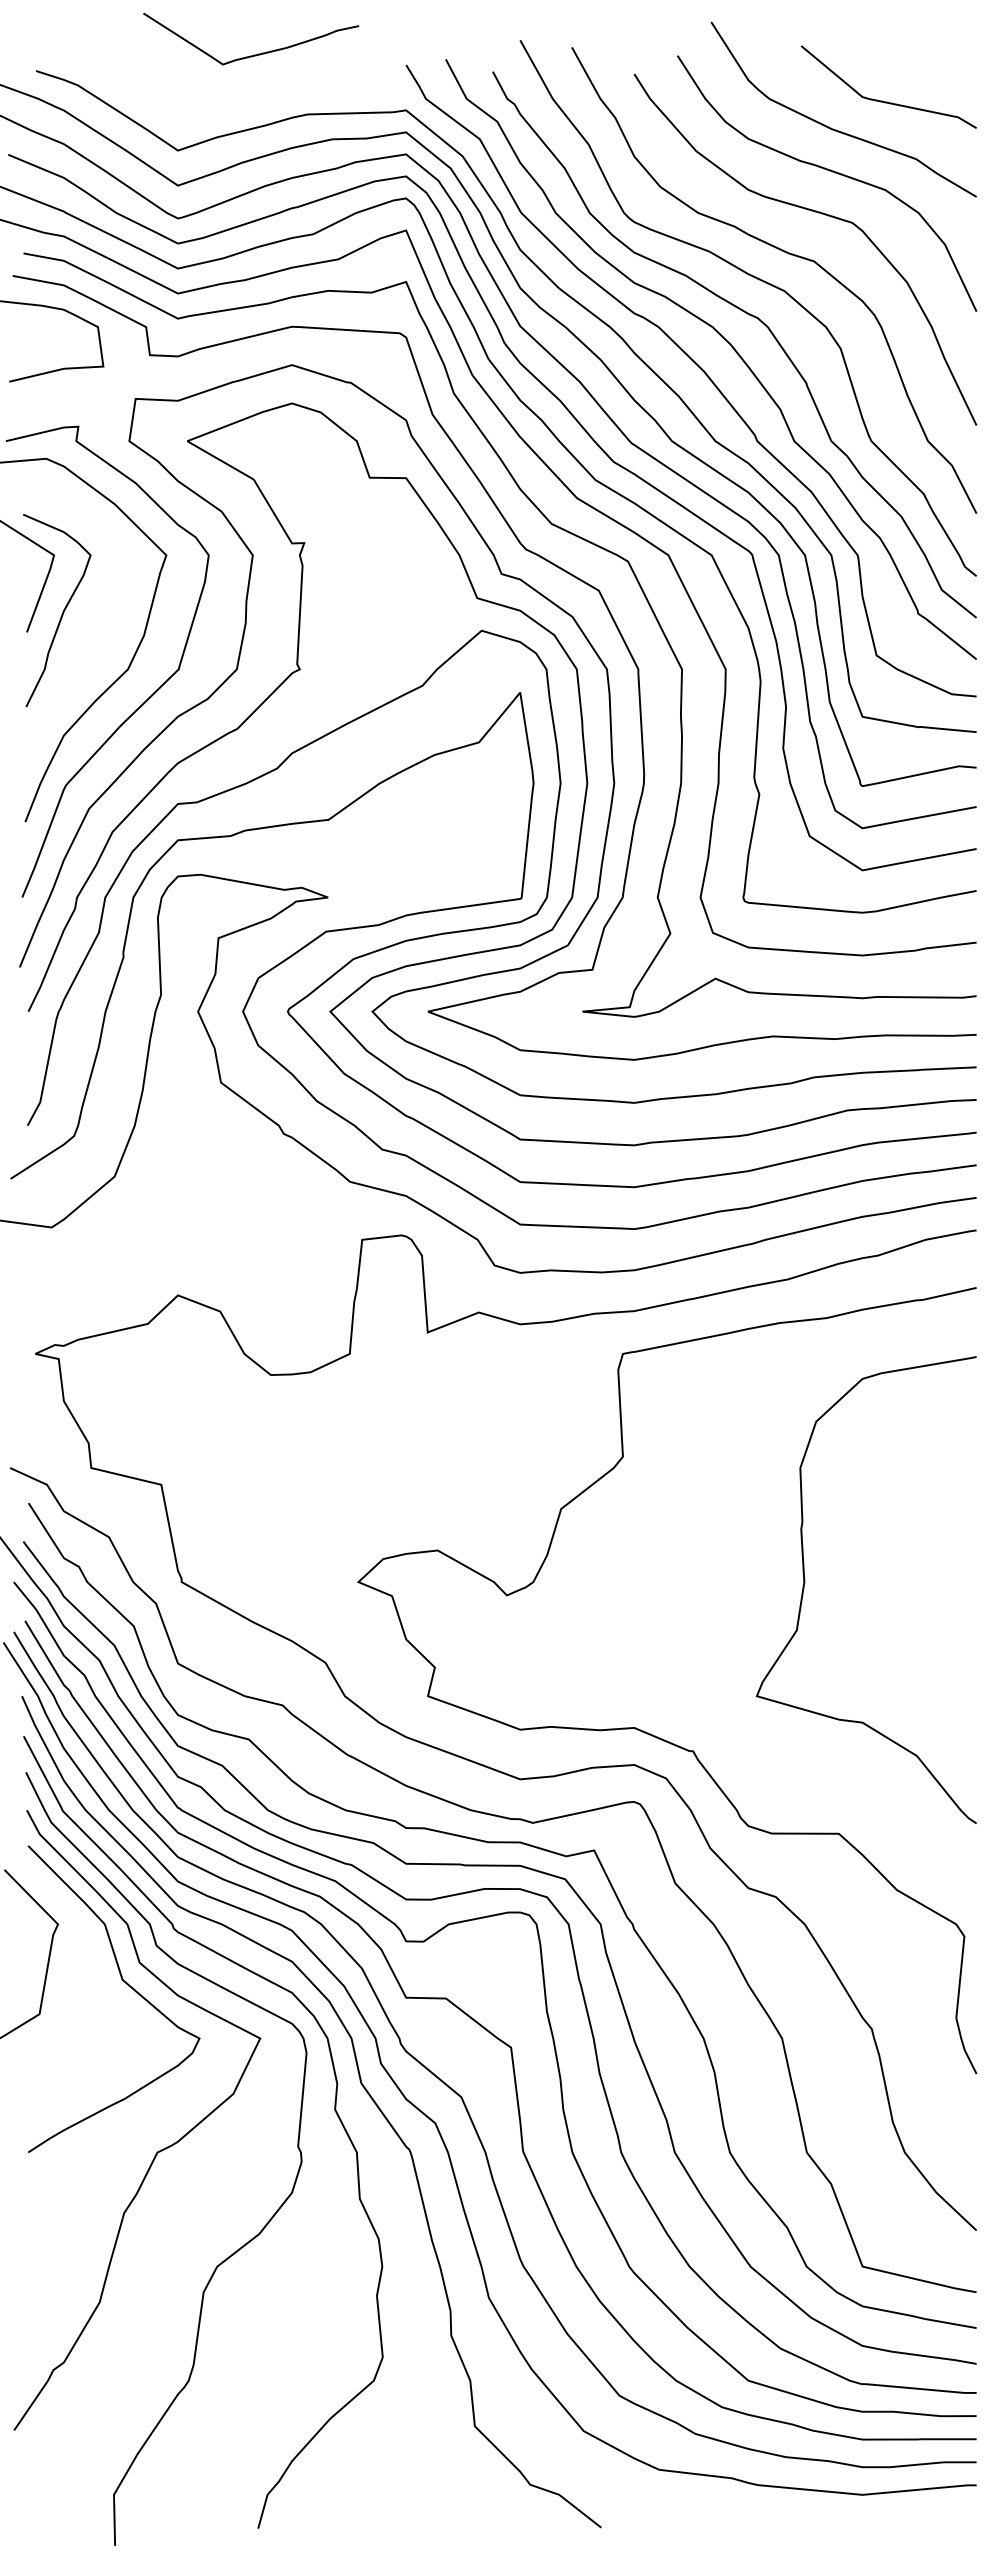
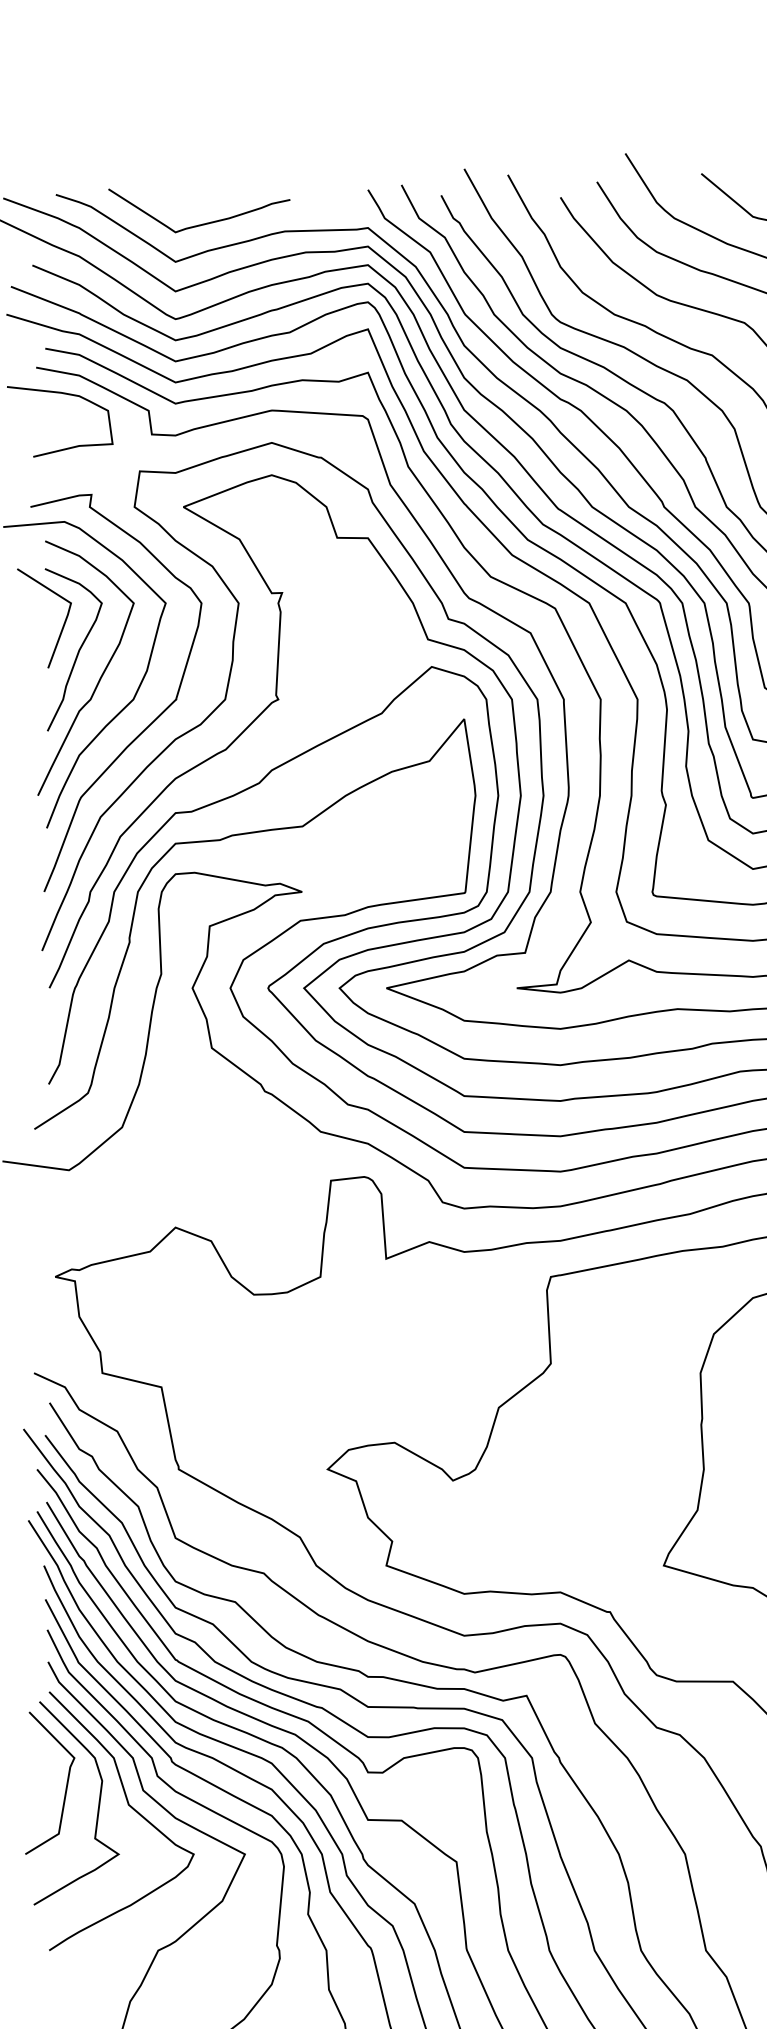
curve: (254, 54) -> (202, 223), moved
curve: (89, 641) -> (100, 675), added
curve: (86, 1978) -> (98, 1803), added

